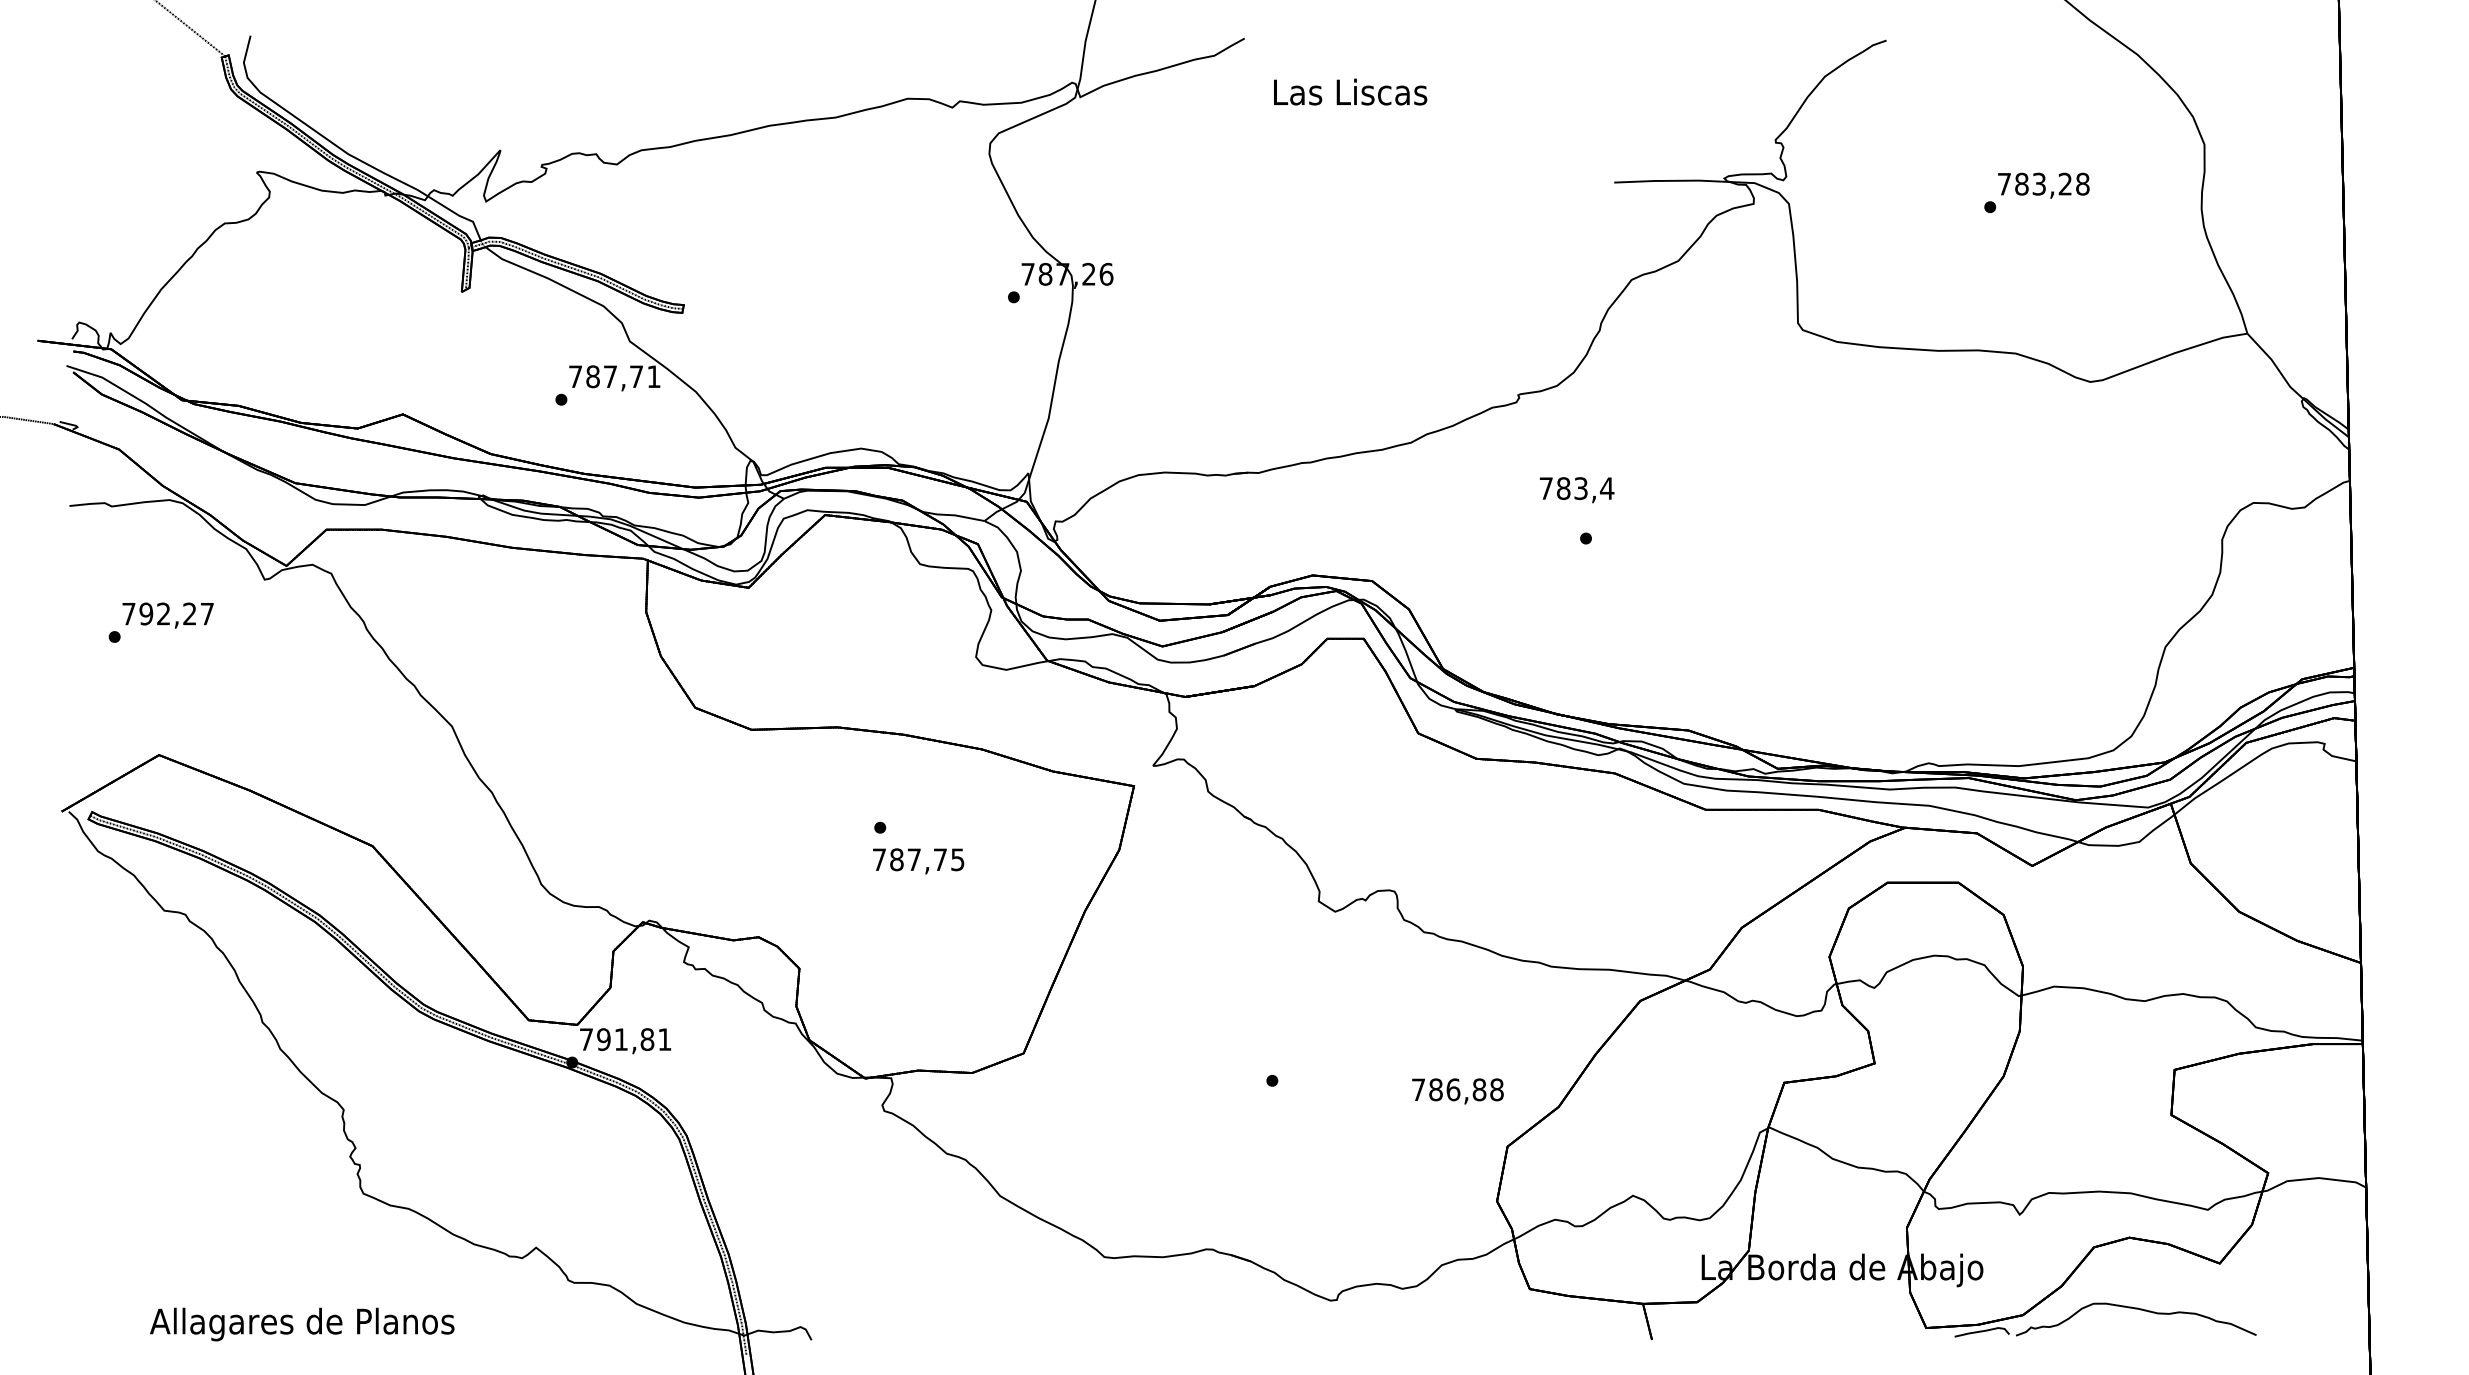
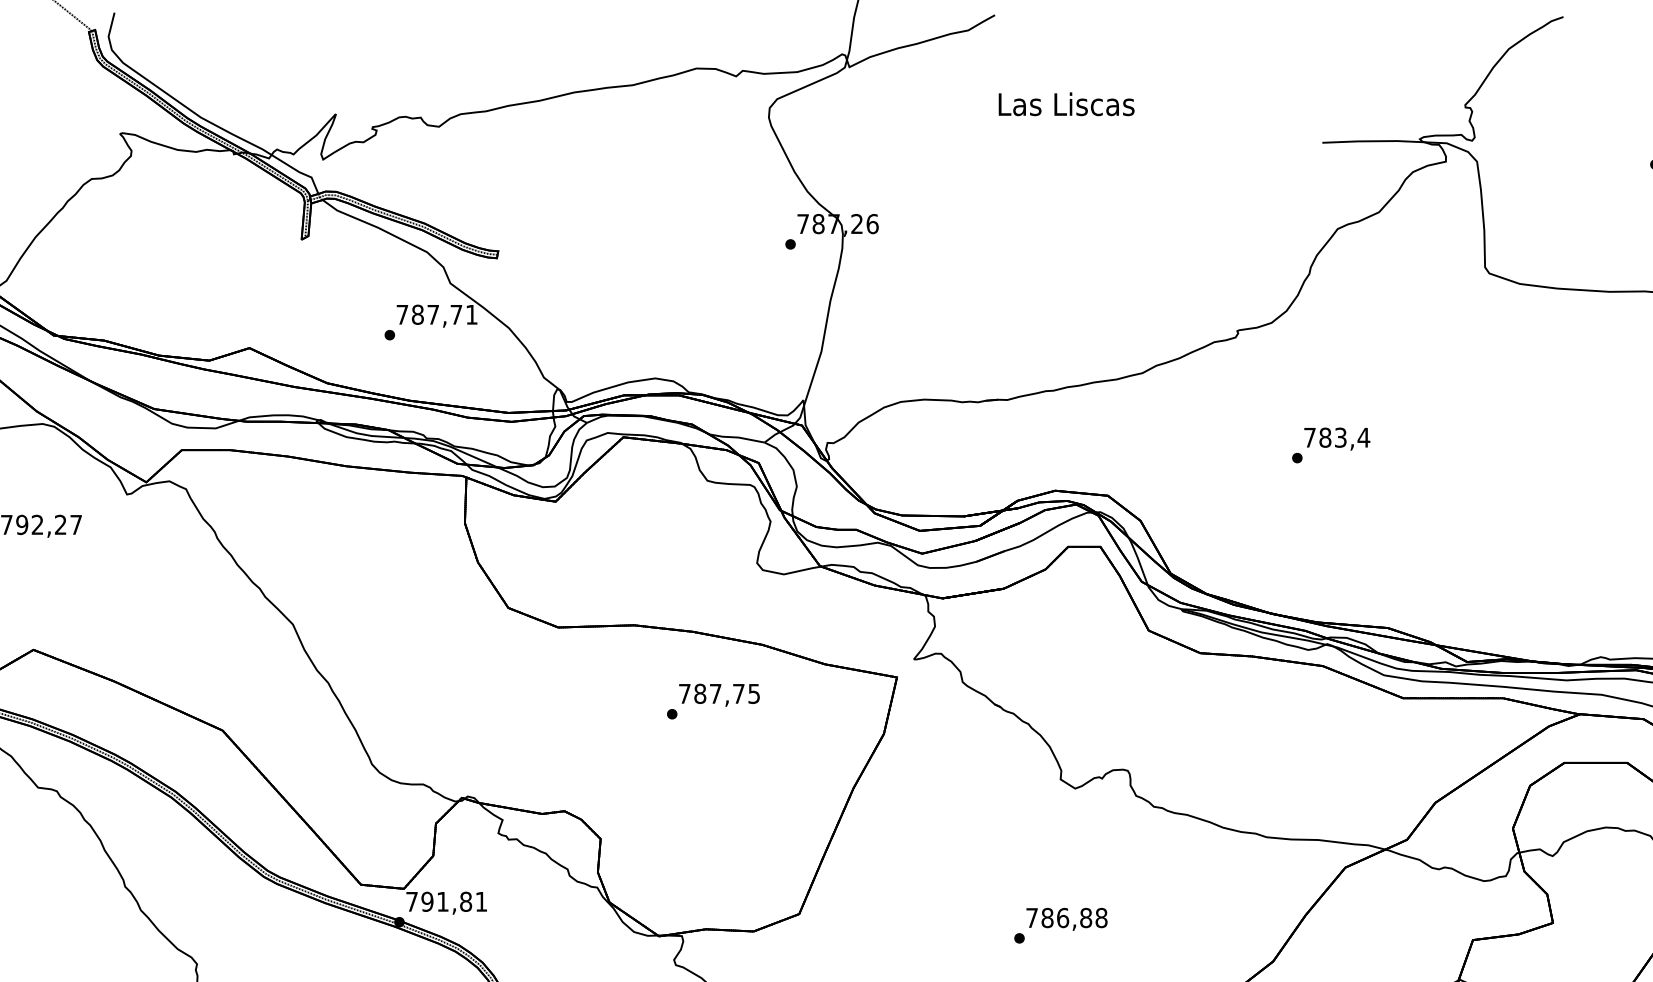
text: (1350, 91) -> (1066, 103), moved
text: (1576, 490) -> (1336, 439), moved
text: (918, 861) -> (719, 695), moved
text: (1457, 1091) -> (1066, 919), moved

